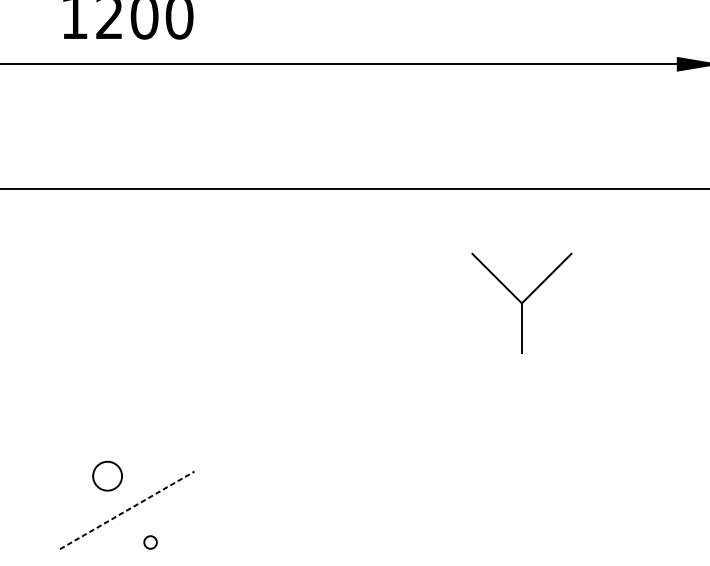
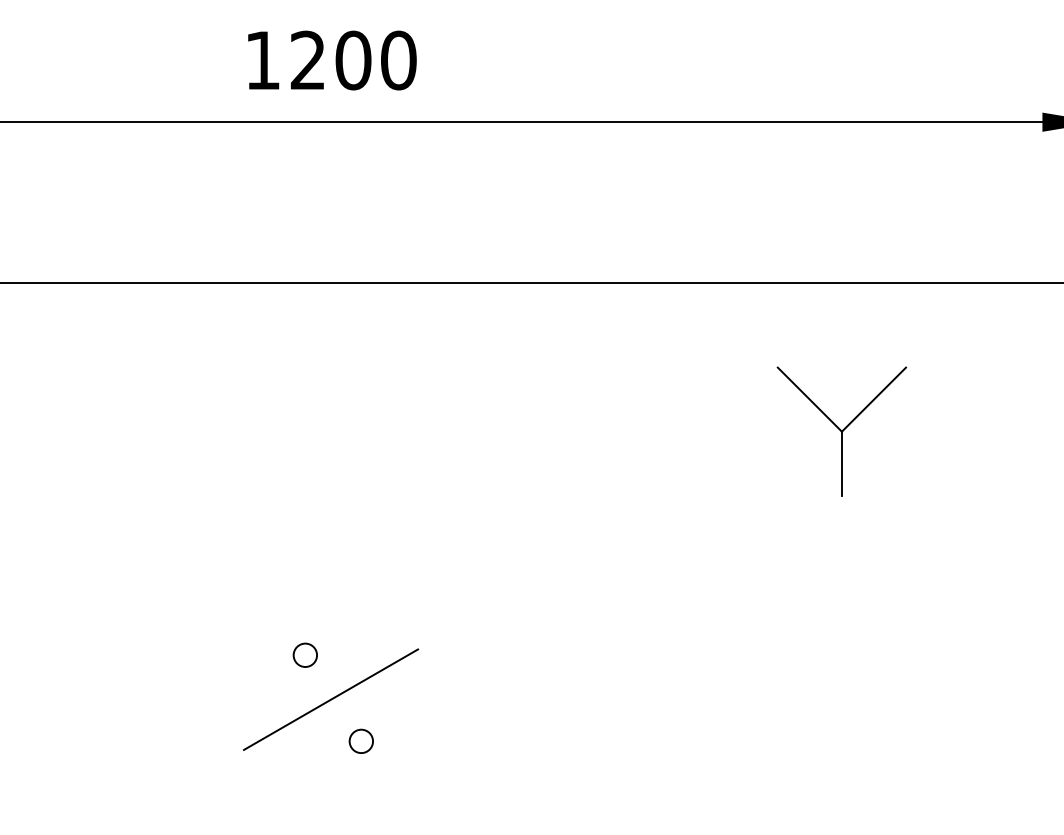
circle: (106, 475) -> (304, 654), size x0.62
line: (127, 510) -> (331, 699), dashed -> solid
circle: (150, 541) -> (360, 740), size x1.43

